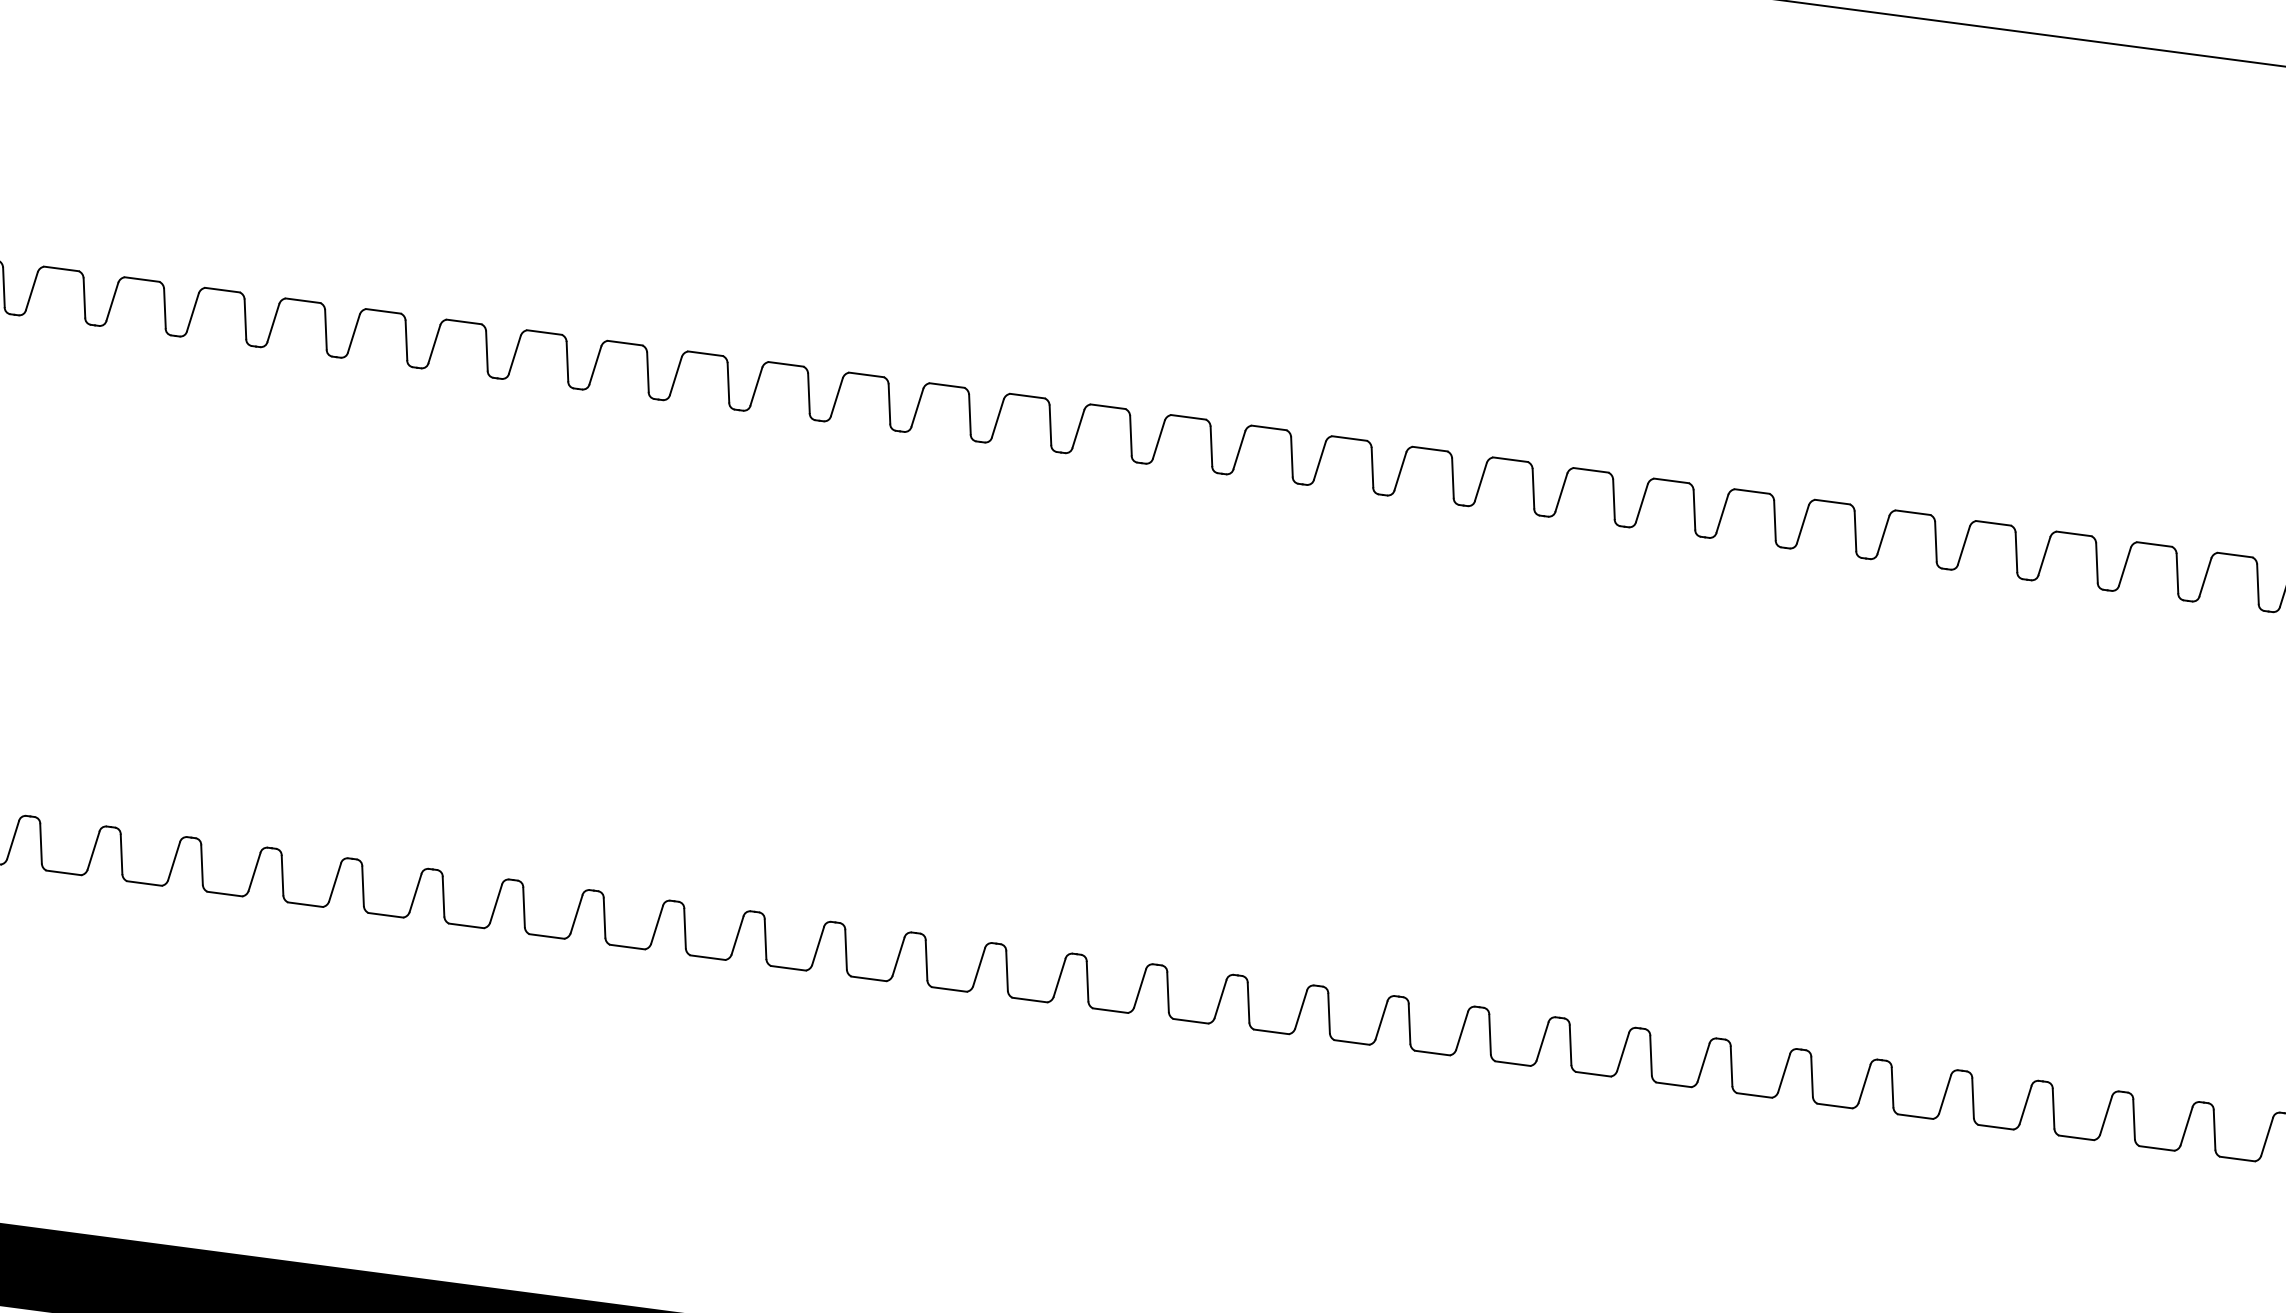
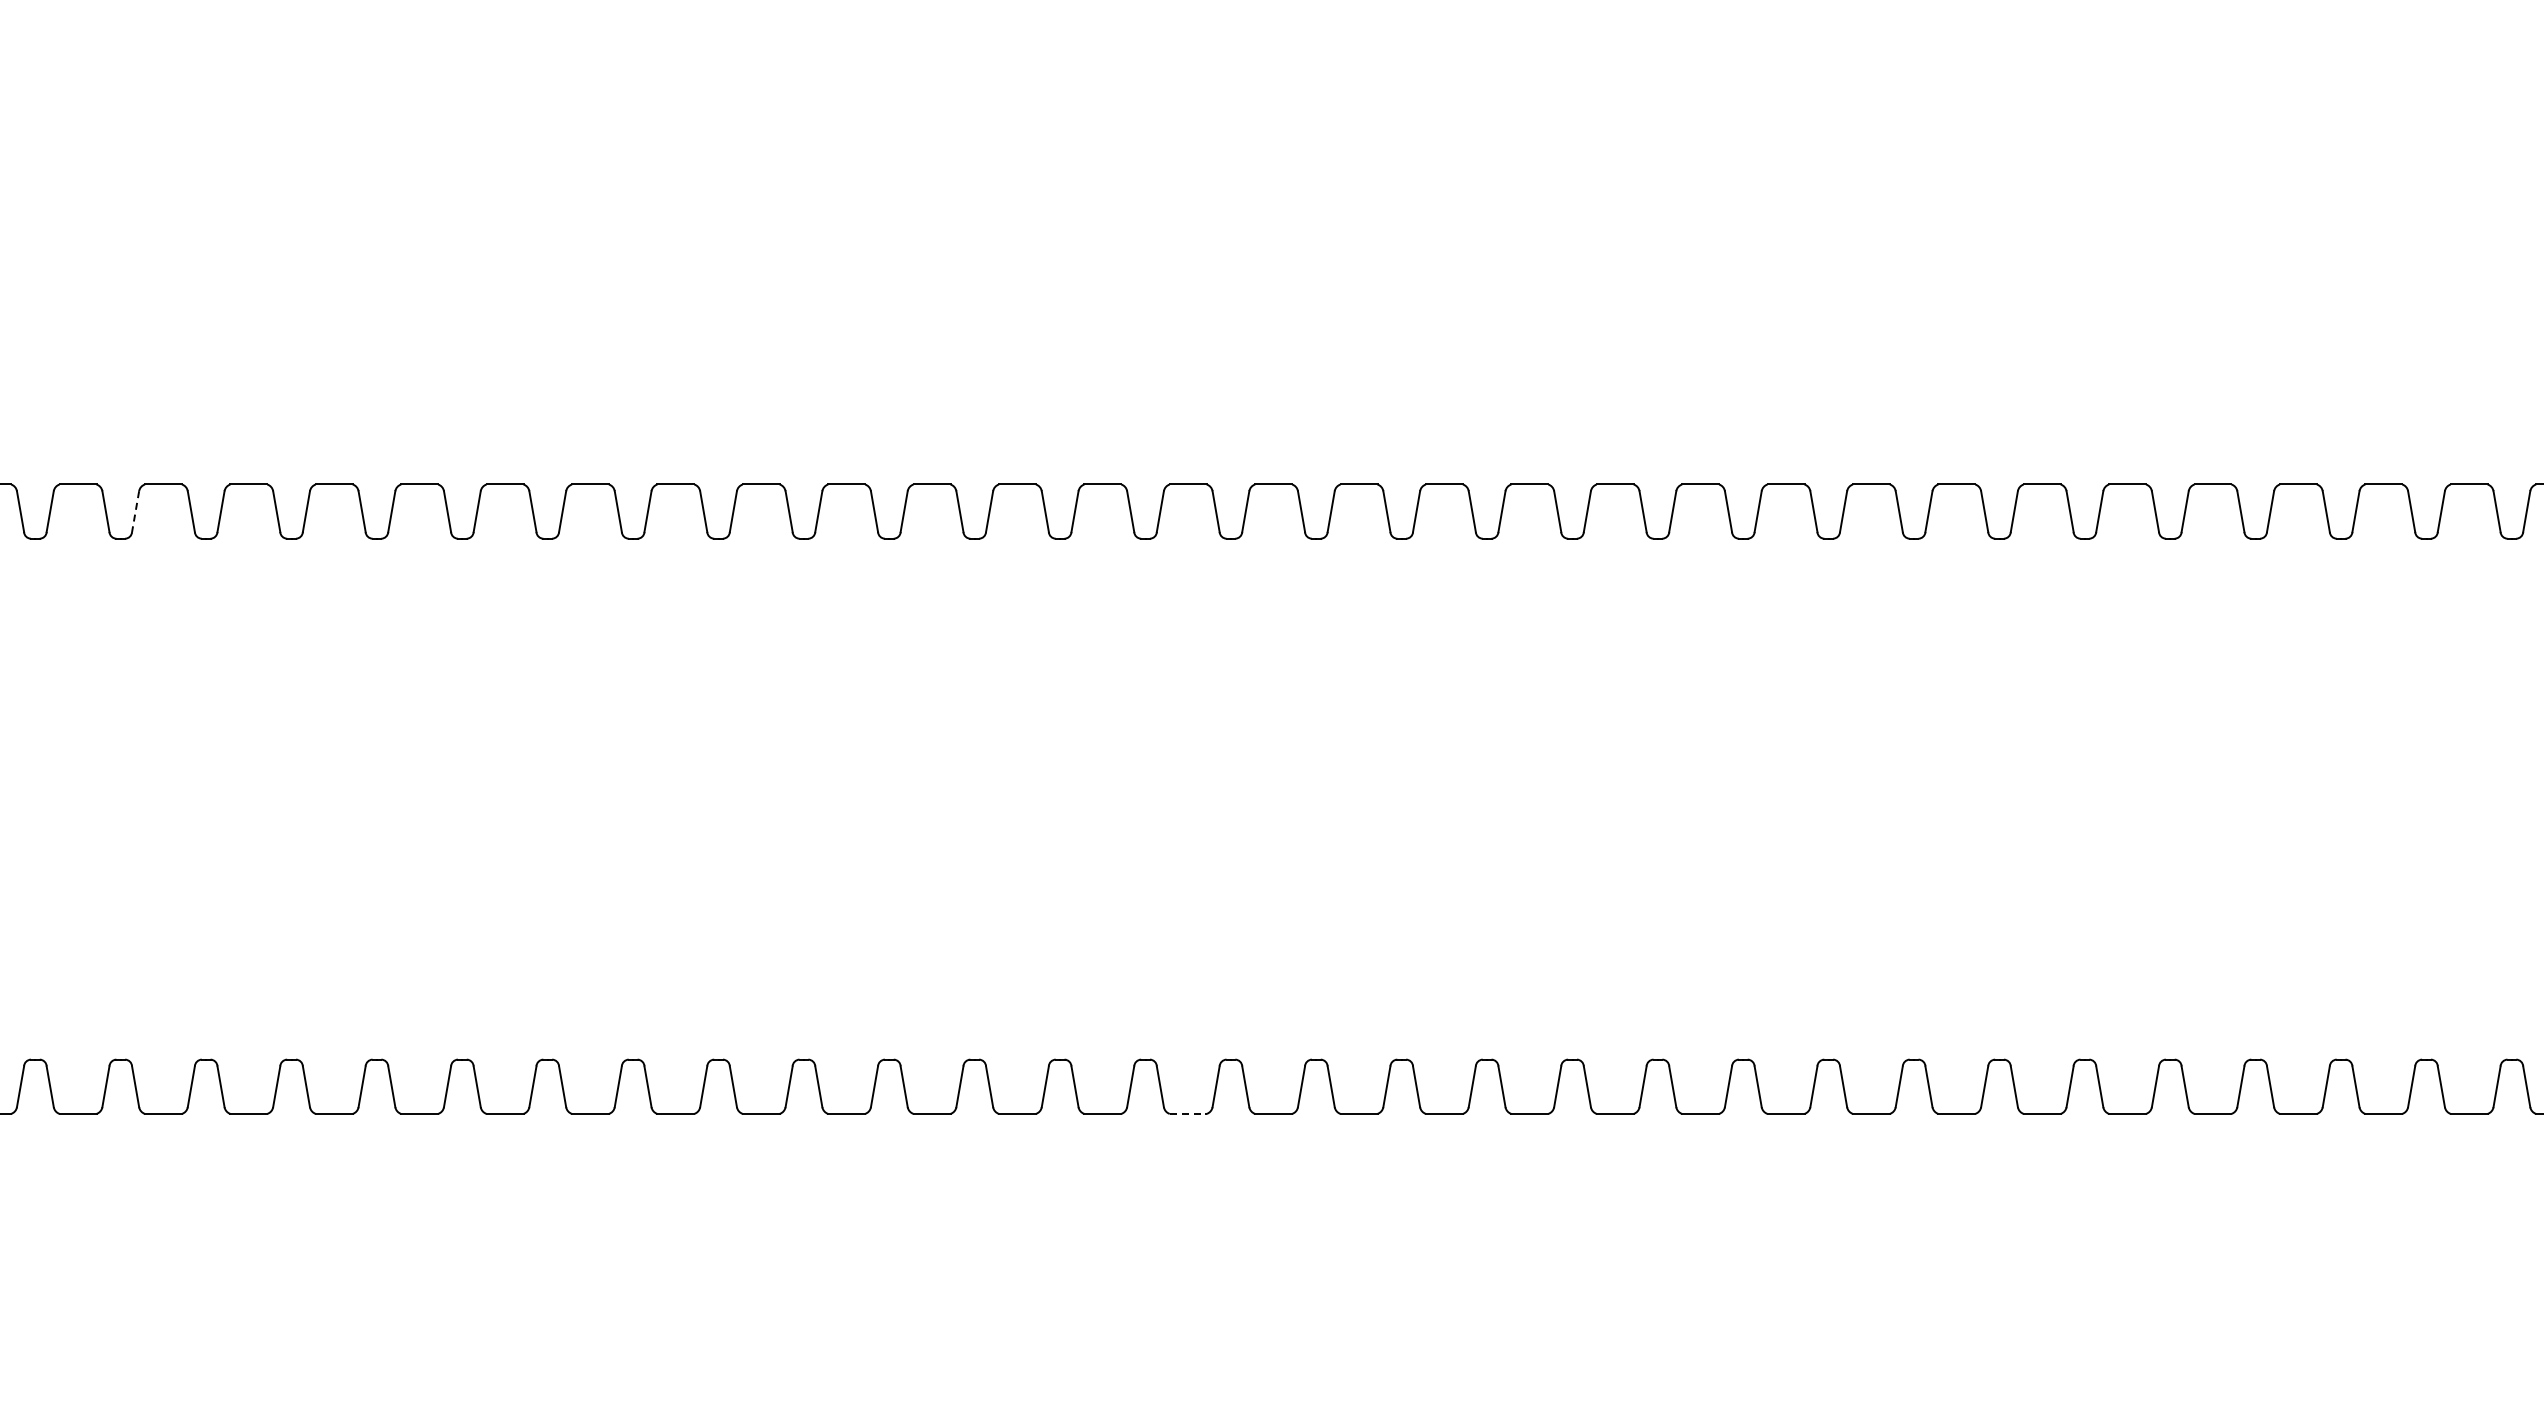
line: (31, 290) -> (135, 511), solid -> dashed
line: (949, 989) -> (1188, 1113), solid -> dashed

